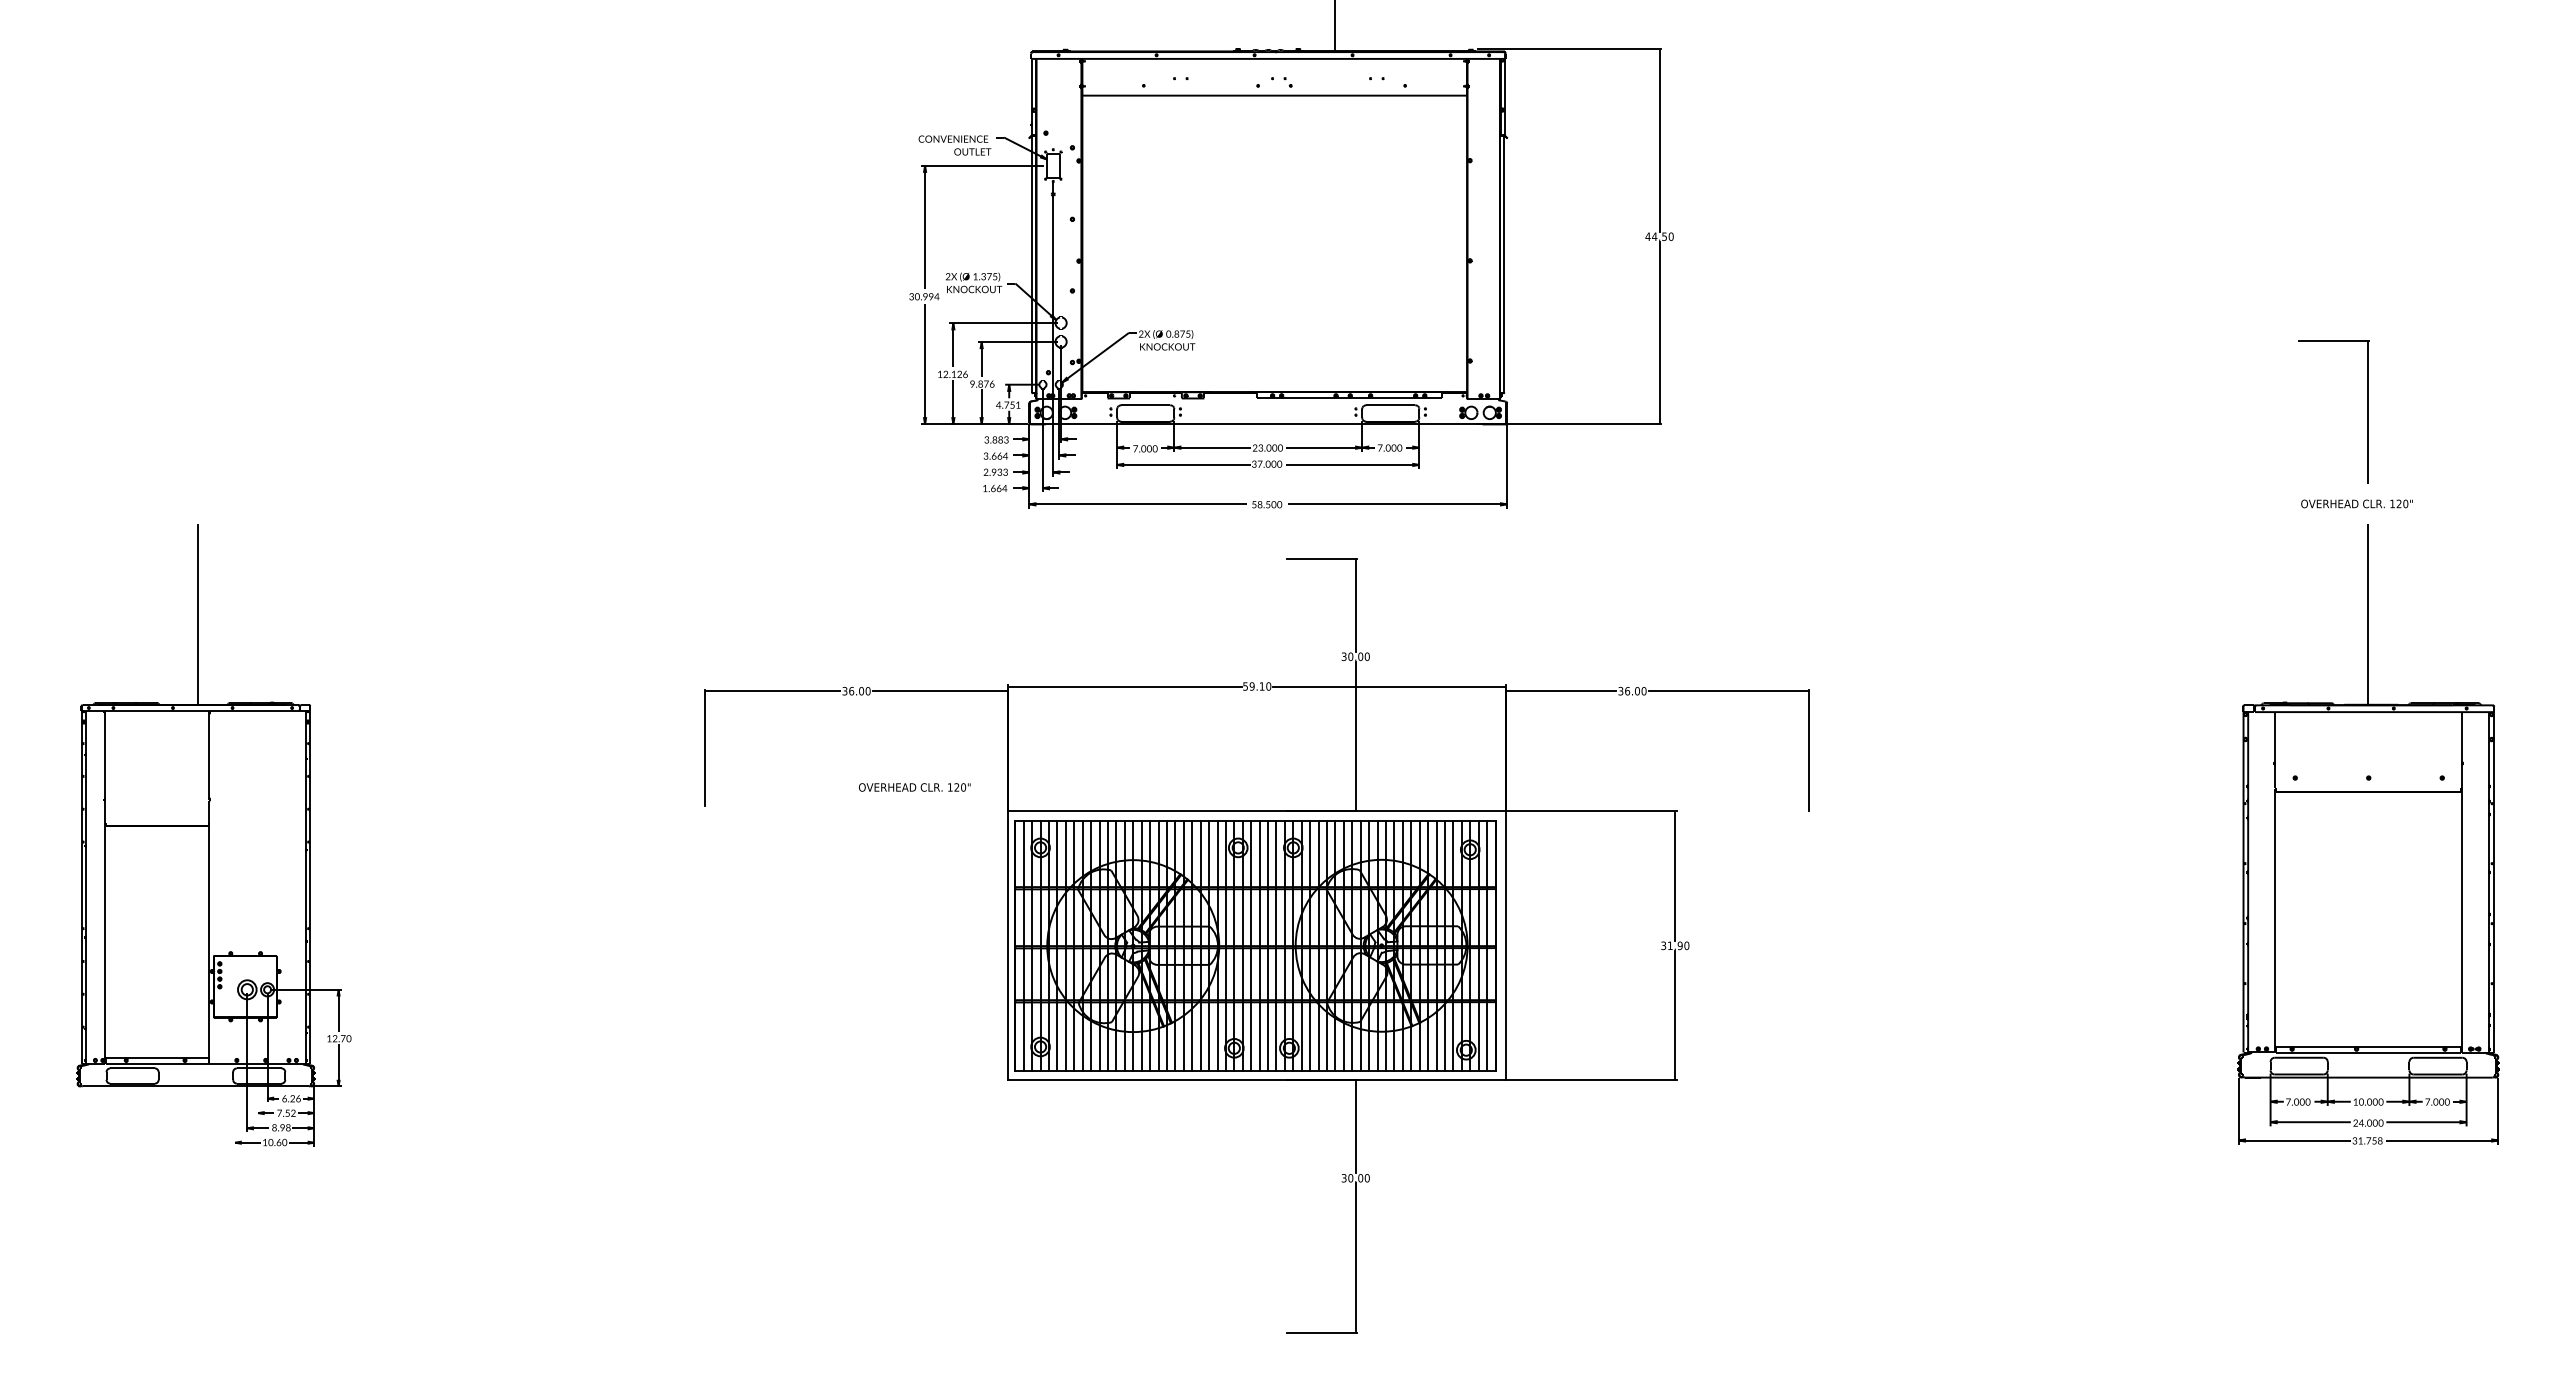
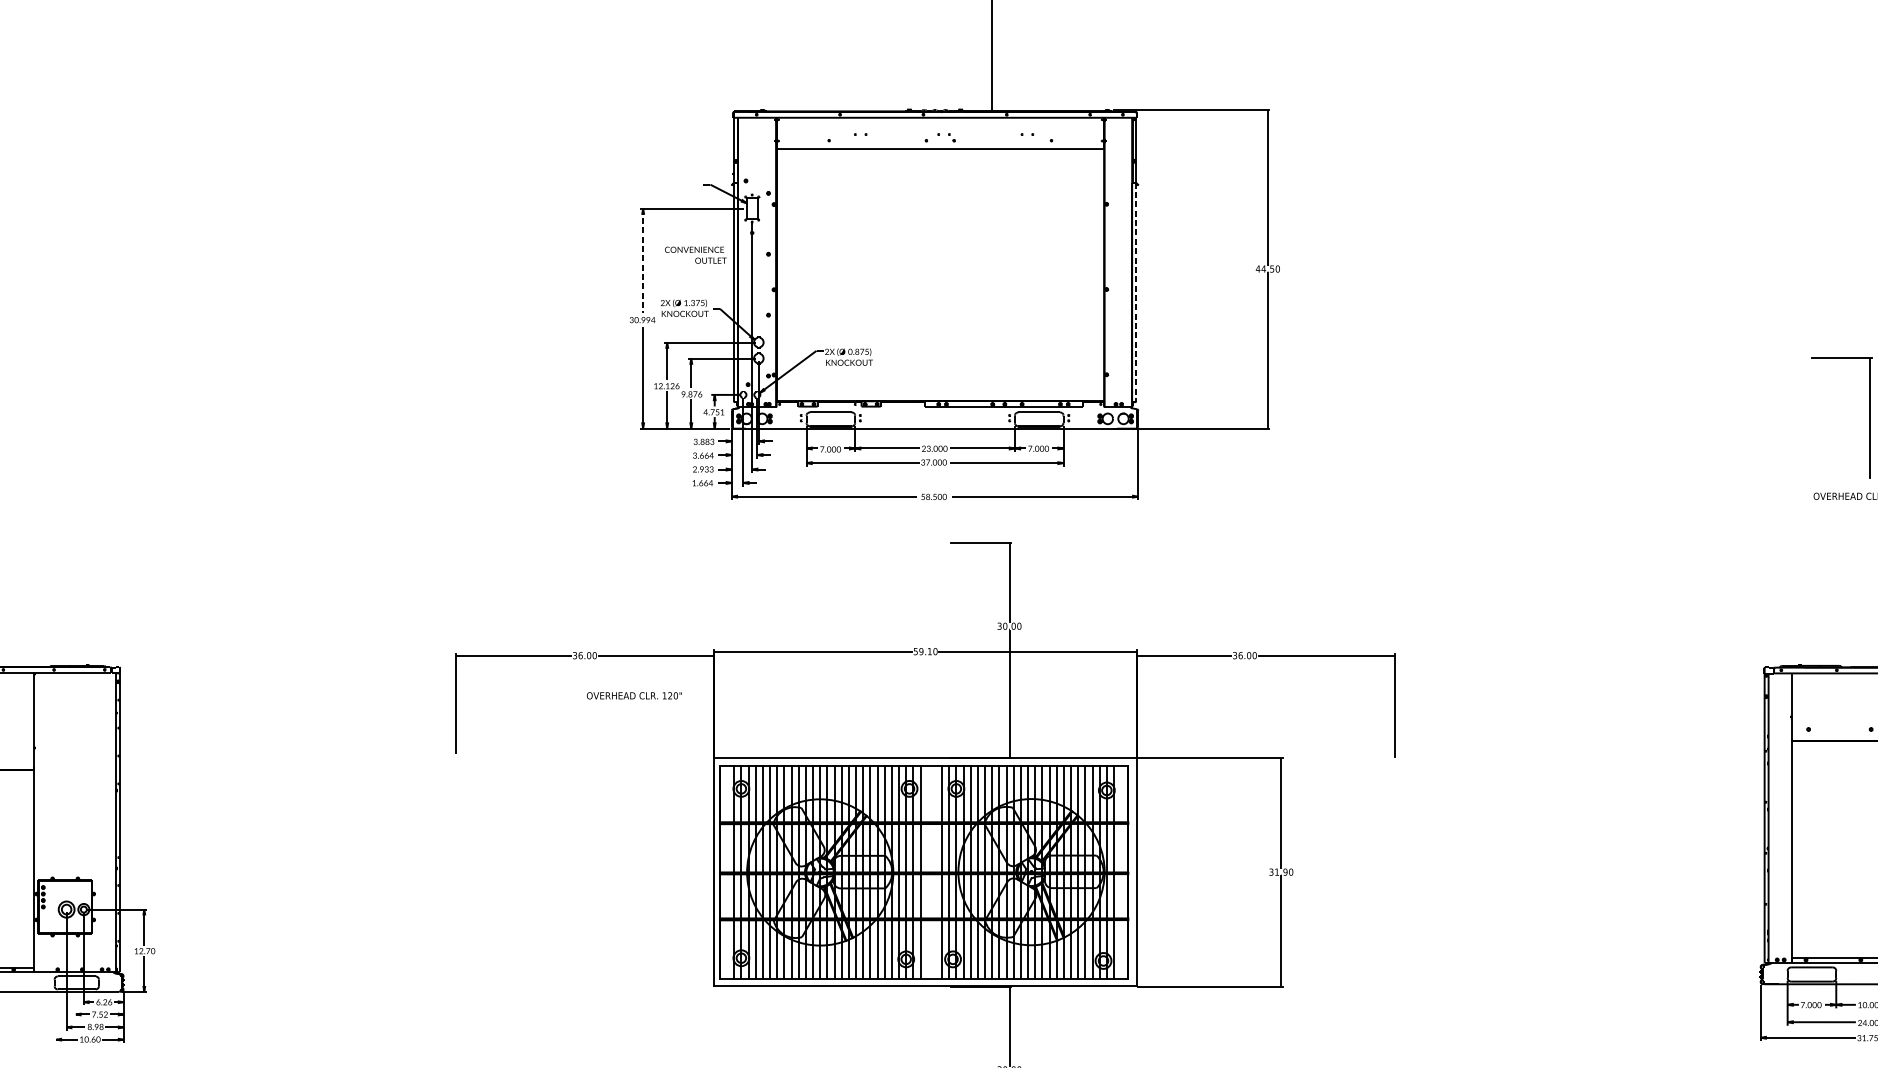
text: (954, 145) -> (695, 255), moved
line: (925, 227) -> (643, 261), solid -> dashed
line: (1504, 263) -> (1136, 291), solid -> dashed
line: (198, 613) -> (25, 589), removed
line: (2367, 613) -> (1870, 589), removed
text: (914, 787) -> (634, 695), moved
line: (1023, 946) -> (726, 872), removed
line: (1259, 946) -> (927, 872), removed
line: (1268, 946) -> (935, 872), removed
line: (1487, 946) -> (1121, 872), removed

